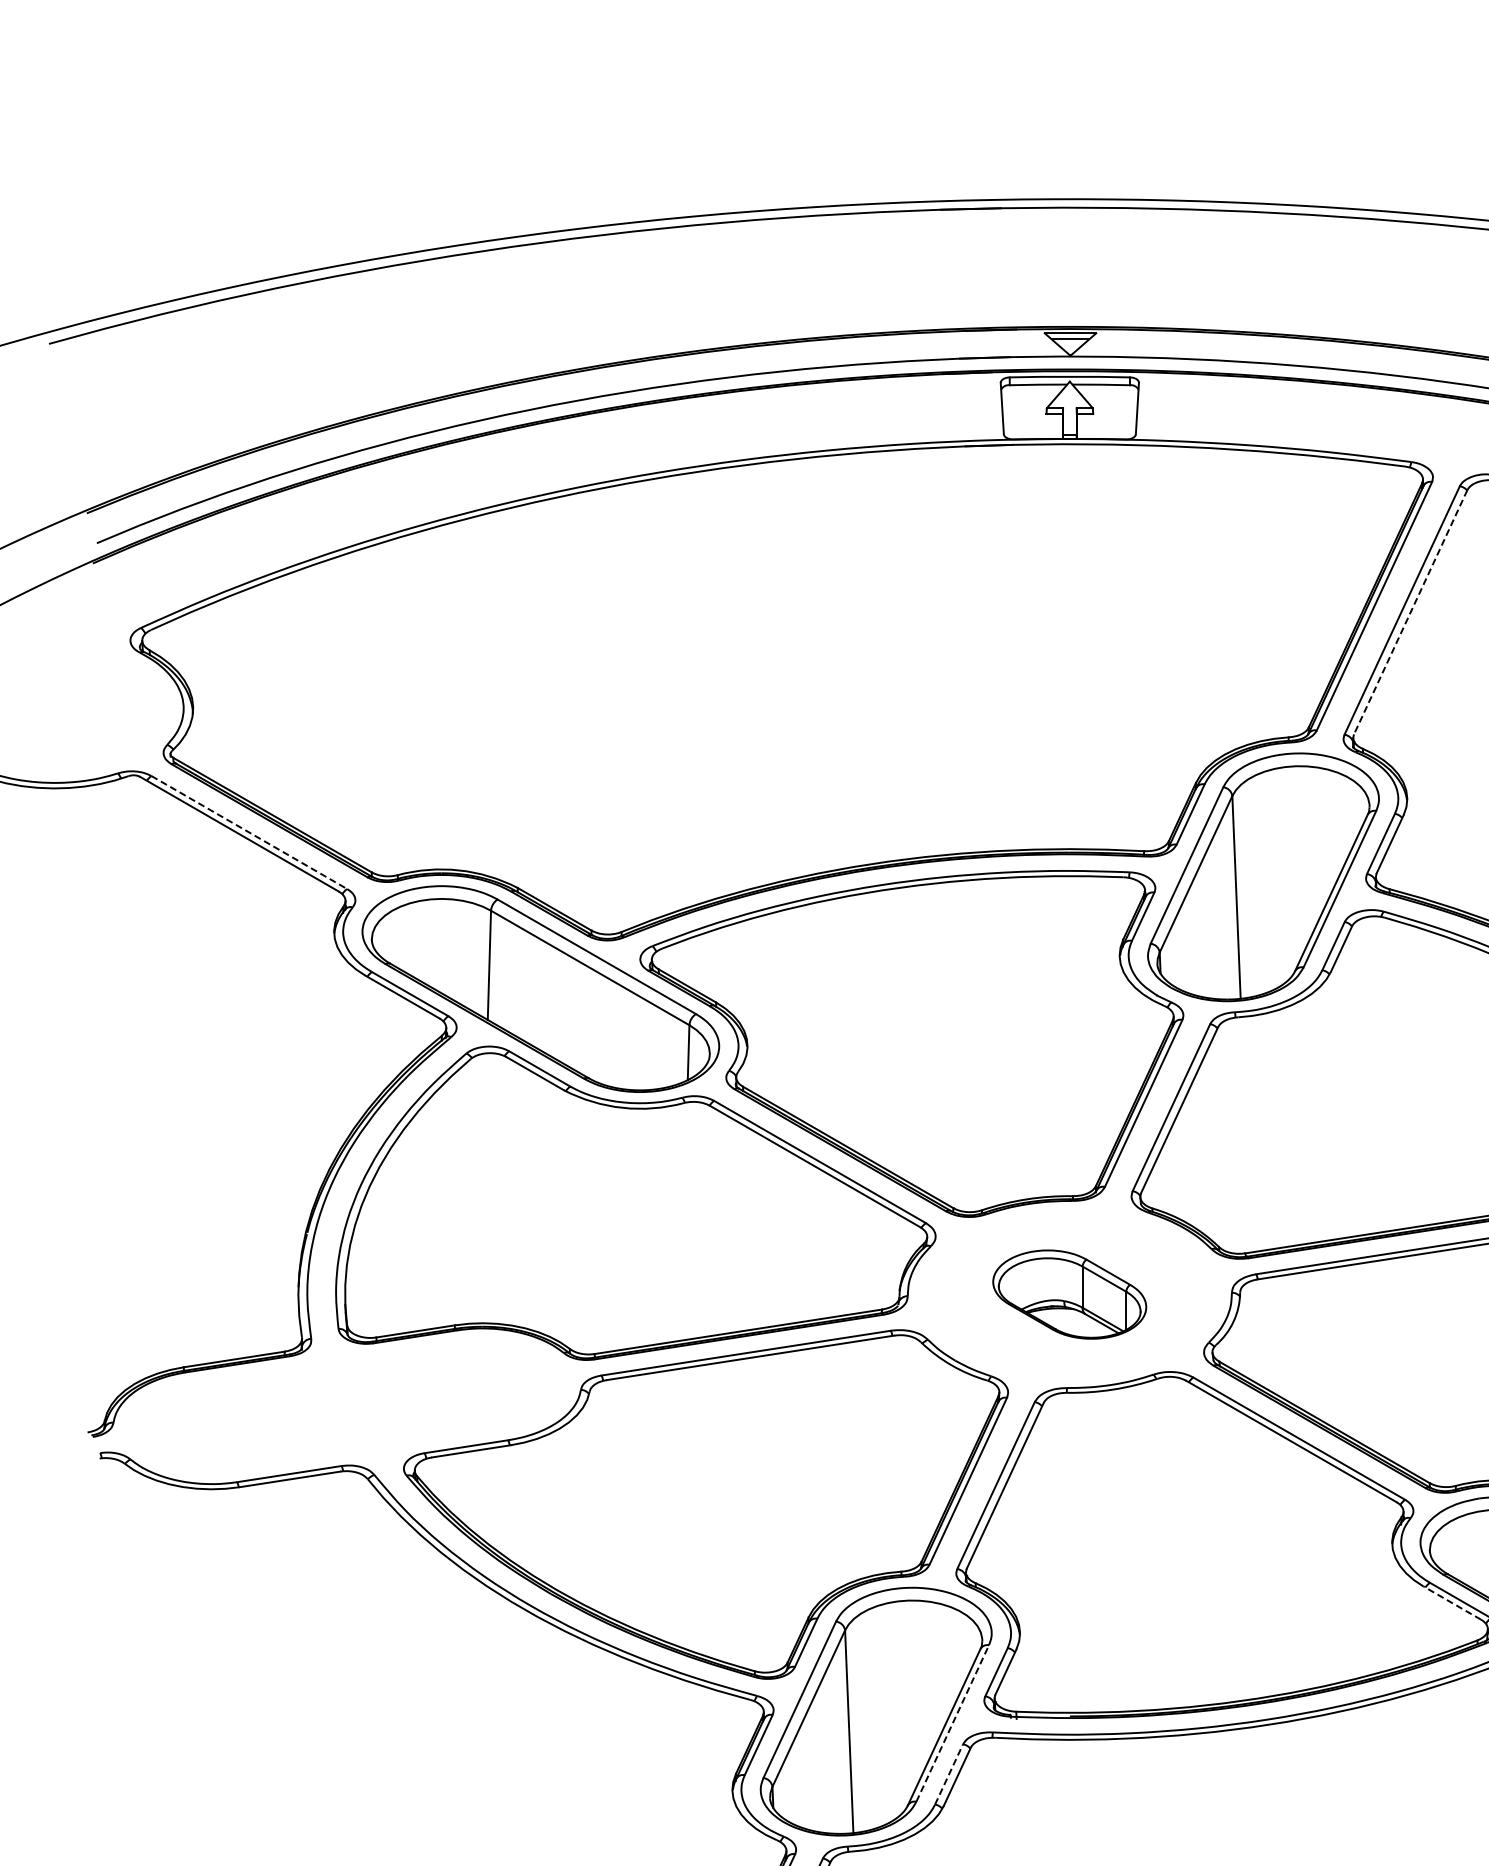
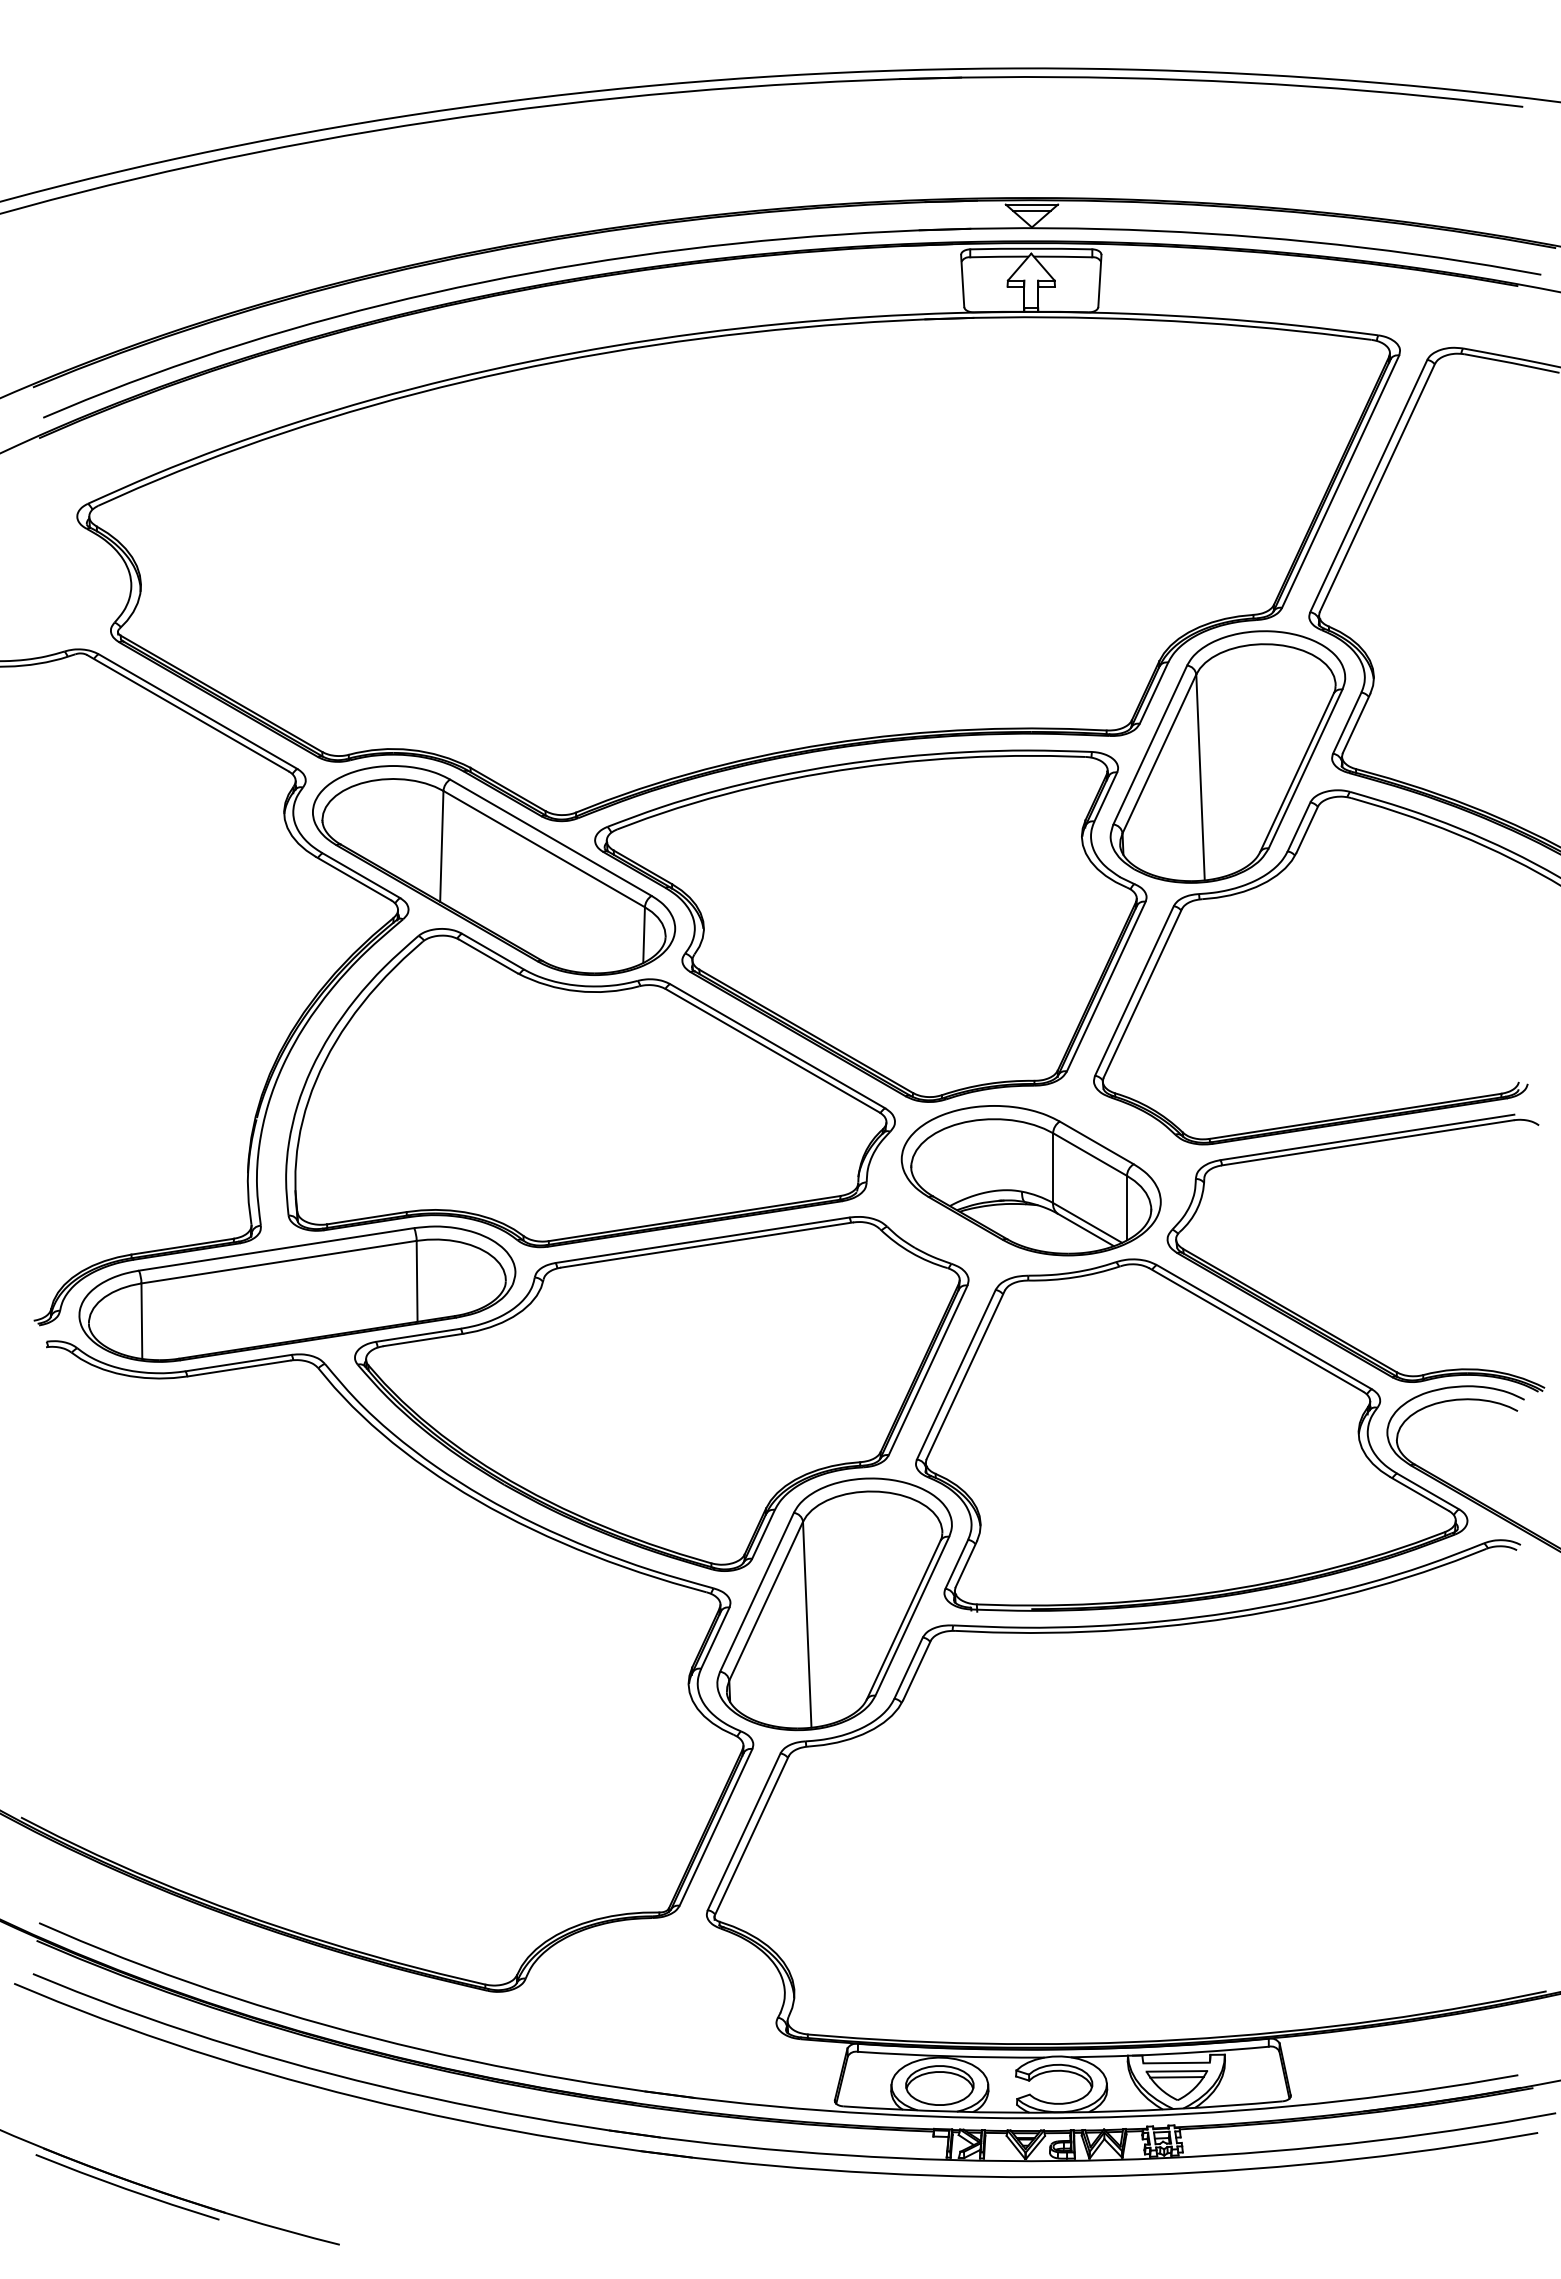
line: (1410, 611) -> (1377, 487), dashed -> solid
line: (249, 832) -> (198, 711), dashed -> solid
part: (1069, 1294) -> (1030, 1180), size x1.67
part: (347, 1405) -> (297, 1293), added
line: (1452, 1603) -> (1419, 1494), dashed -> solid
line: (952, 1723) -> (912, 1616), dashed -> solid
line: (948, 1774) -> (908, 1668), dashed -> solid

